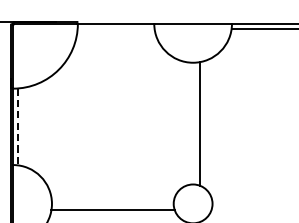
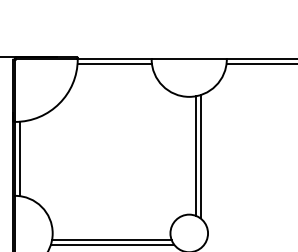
line: (115, 29) -> (114, 64), added
line: (204, 124) -> (200, 156), added
line: (18, 127) -> (20, 159), dashed -> solid
line: (113, 215) -> (112, 244), added

